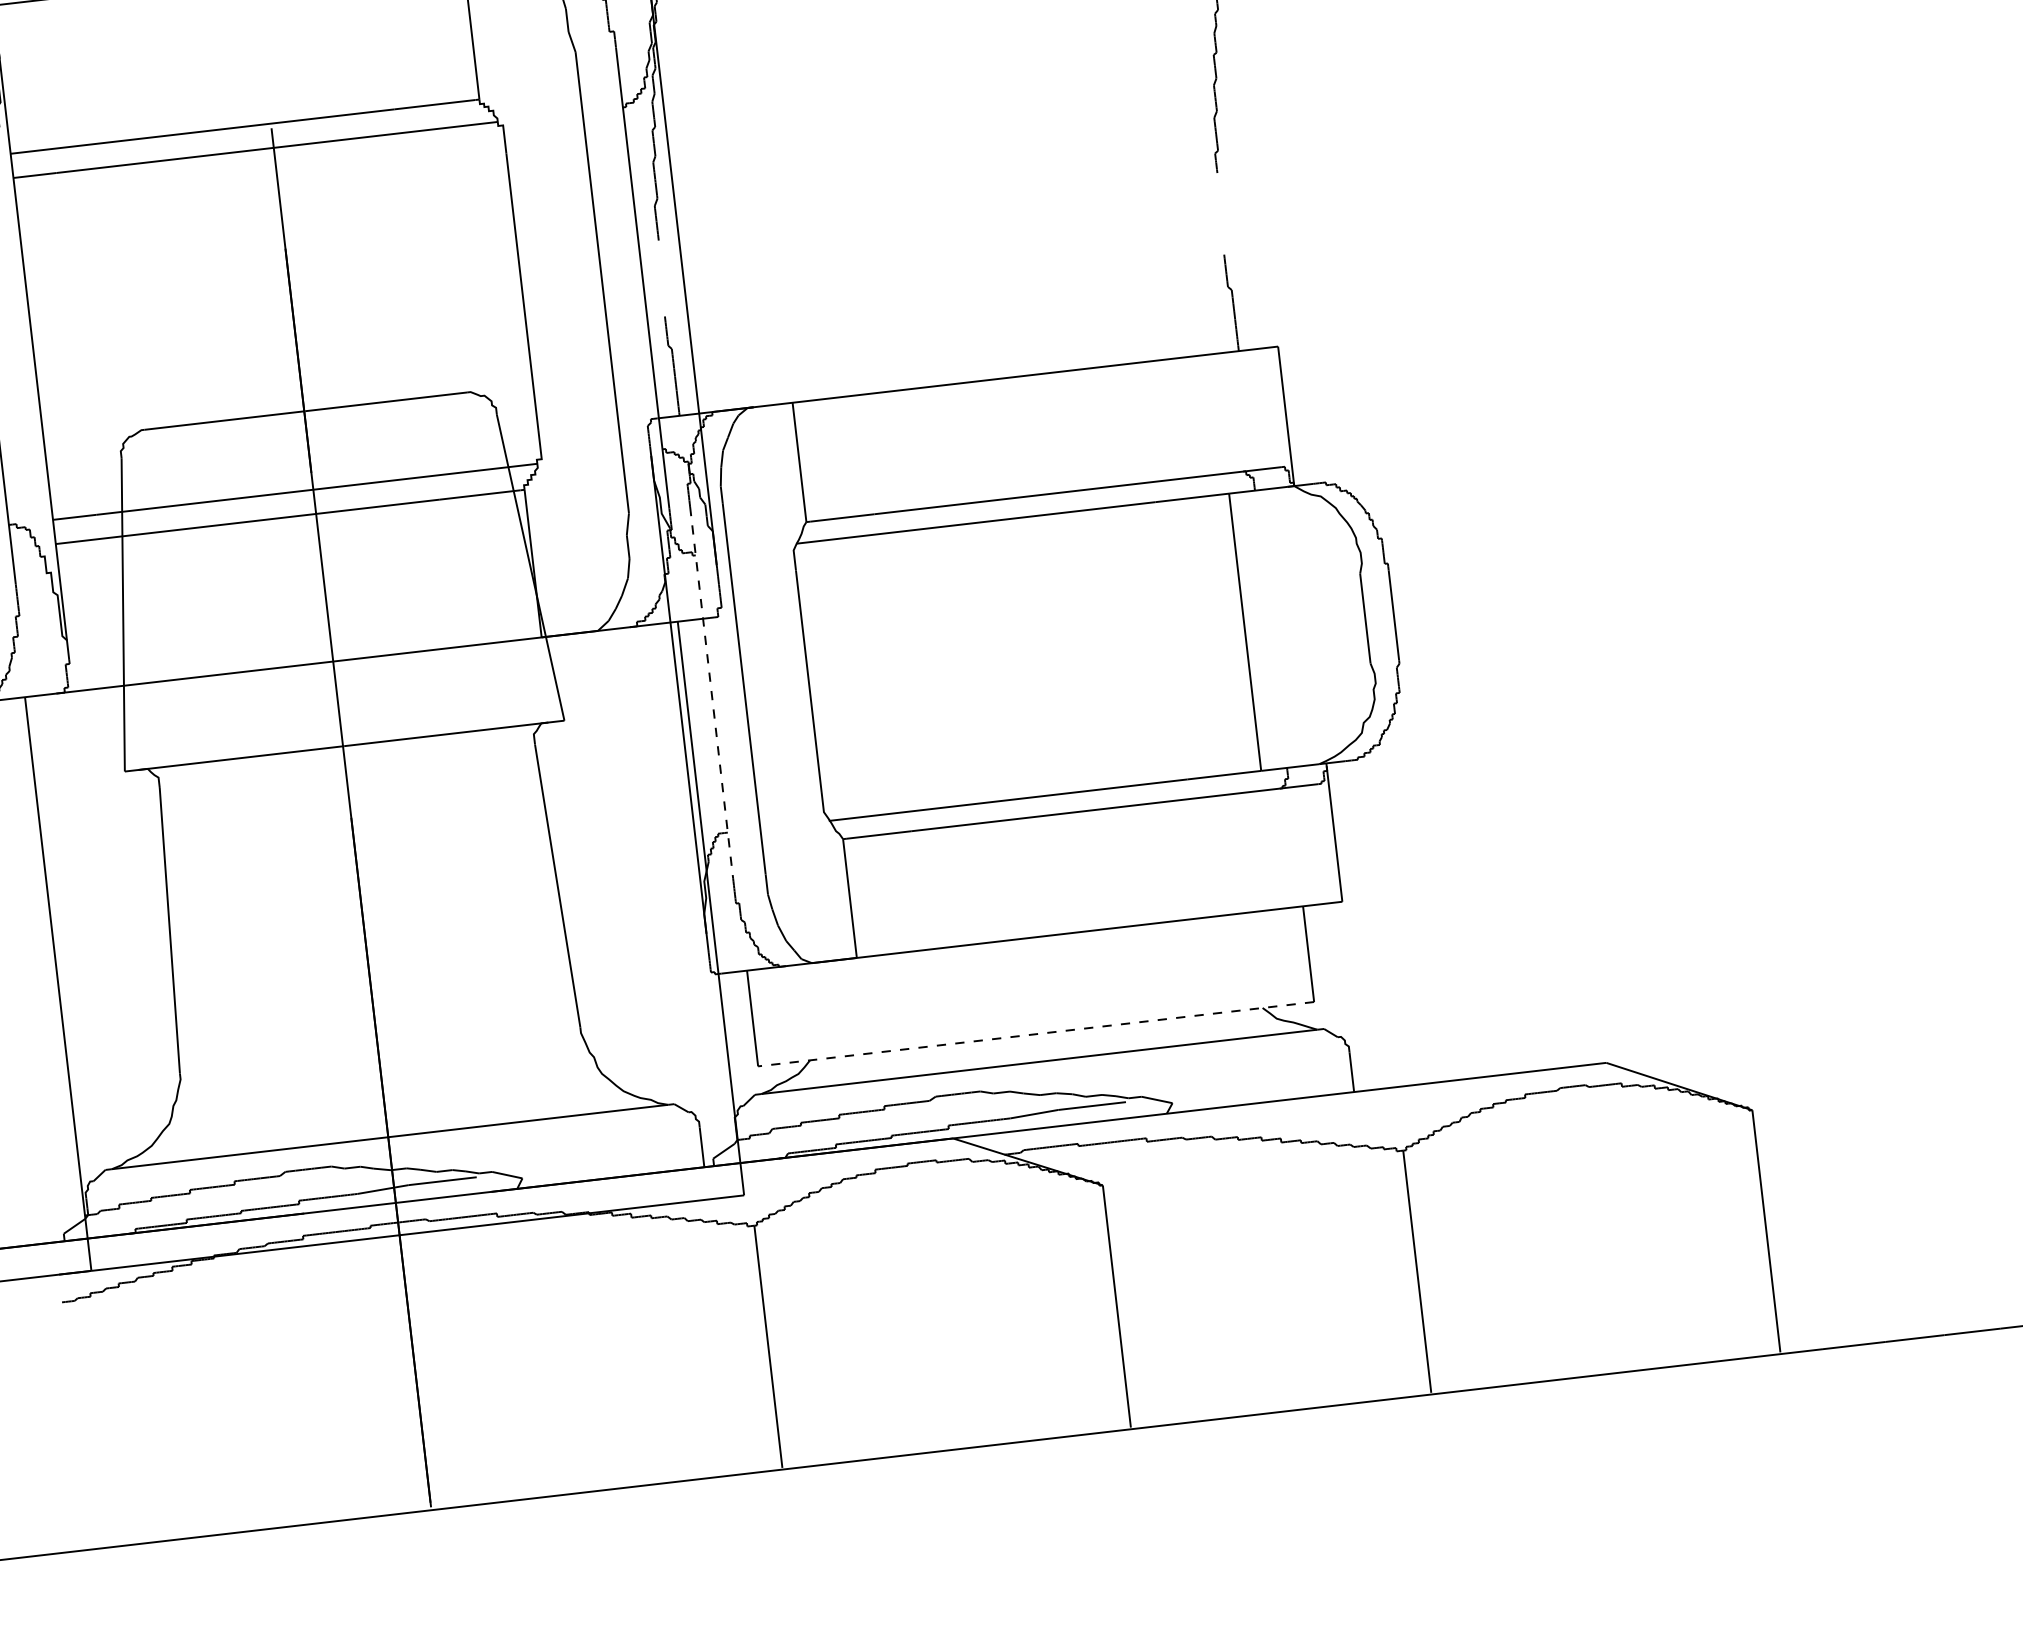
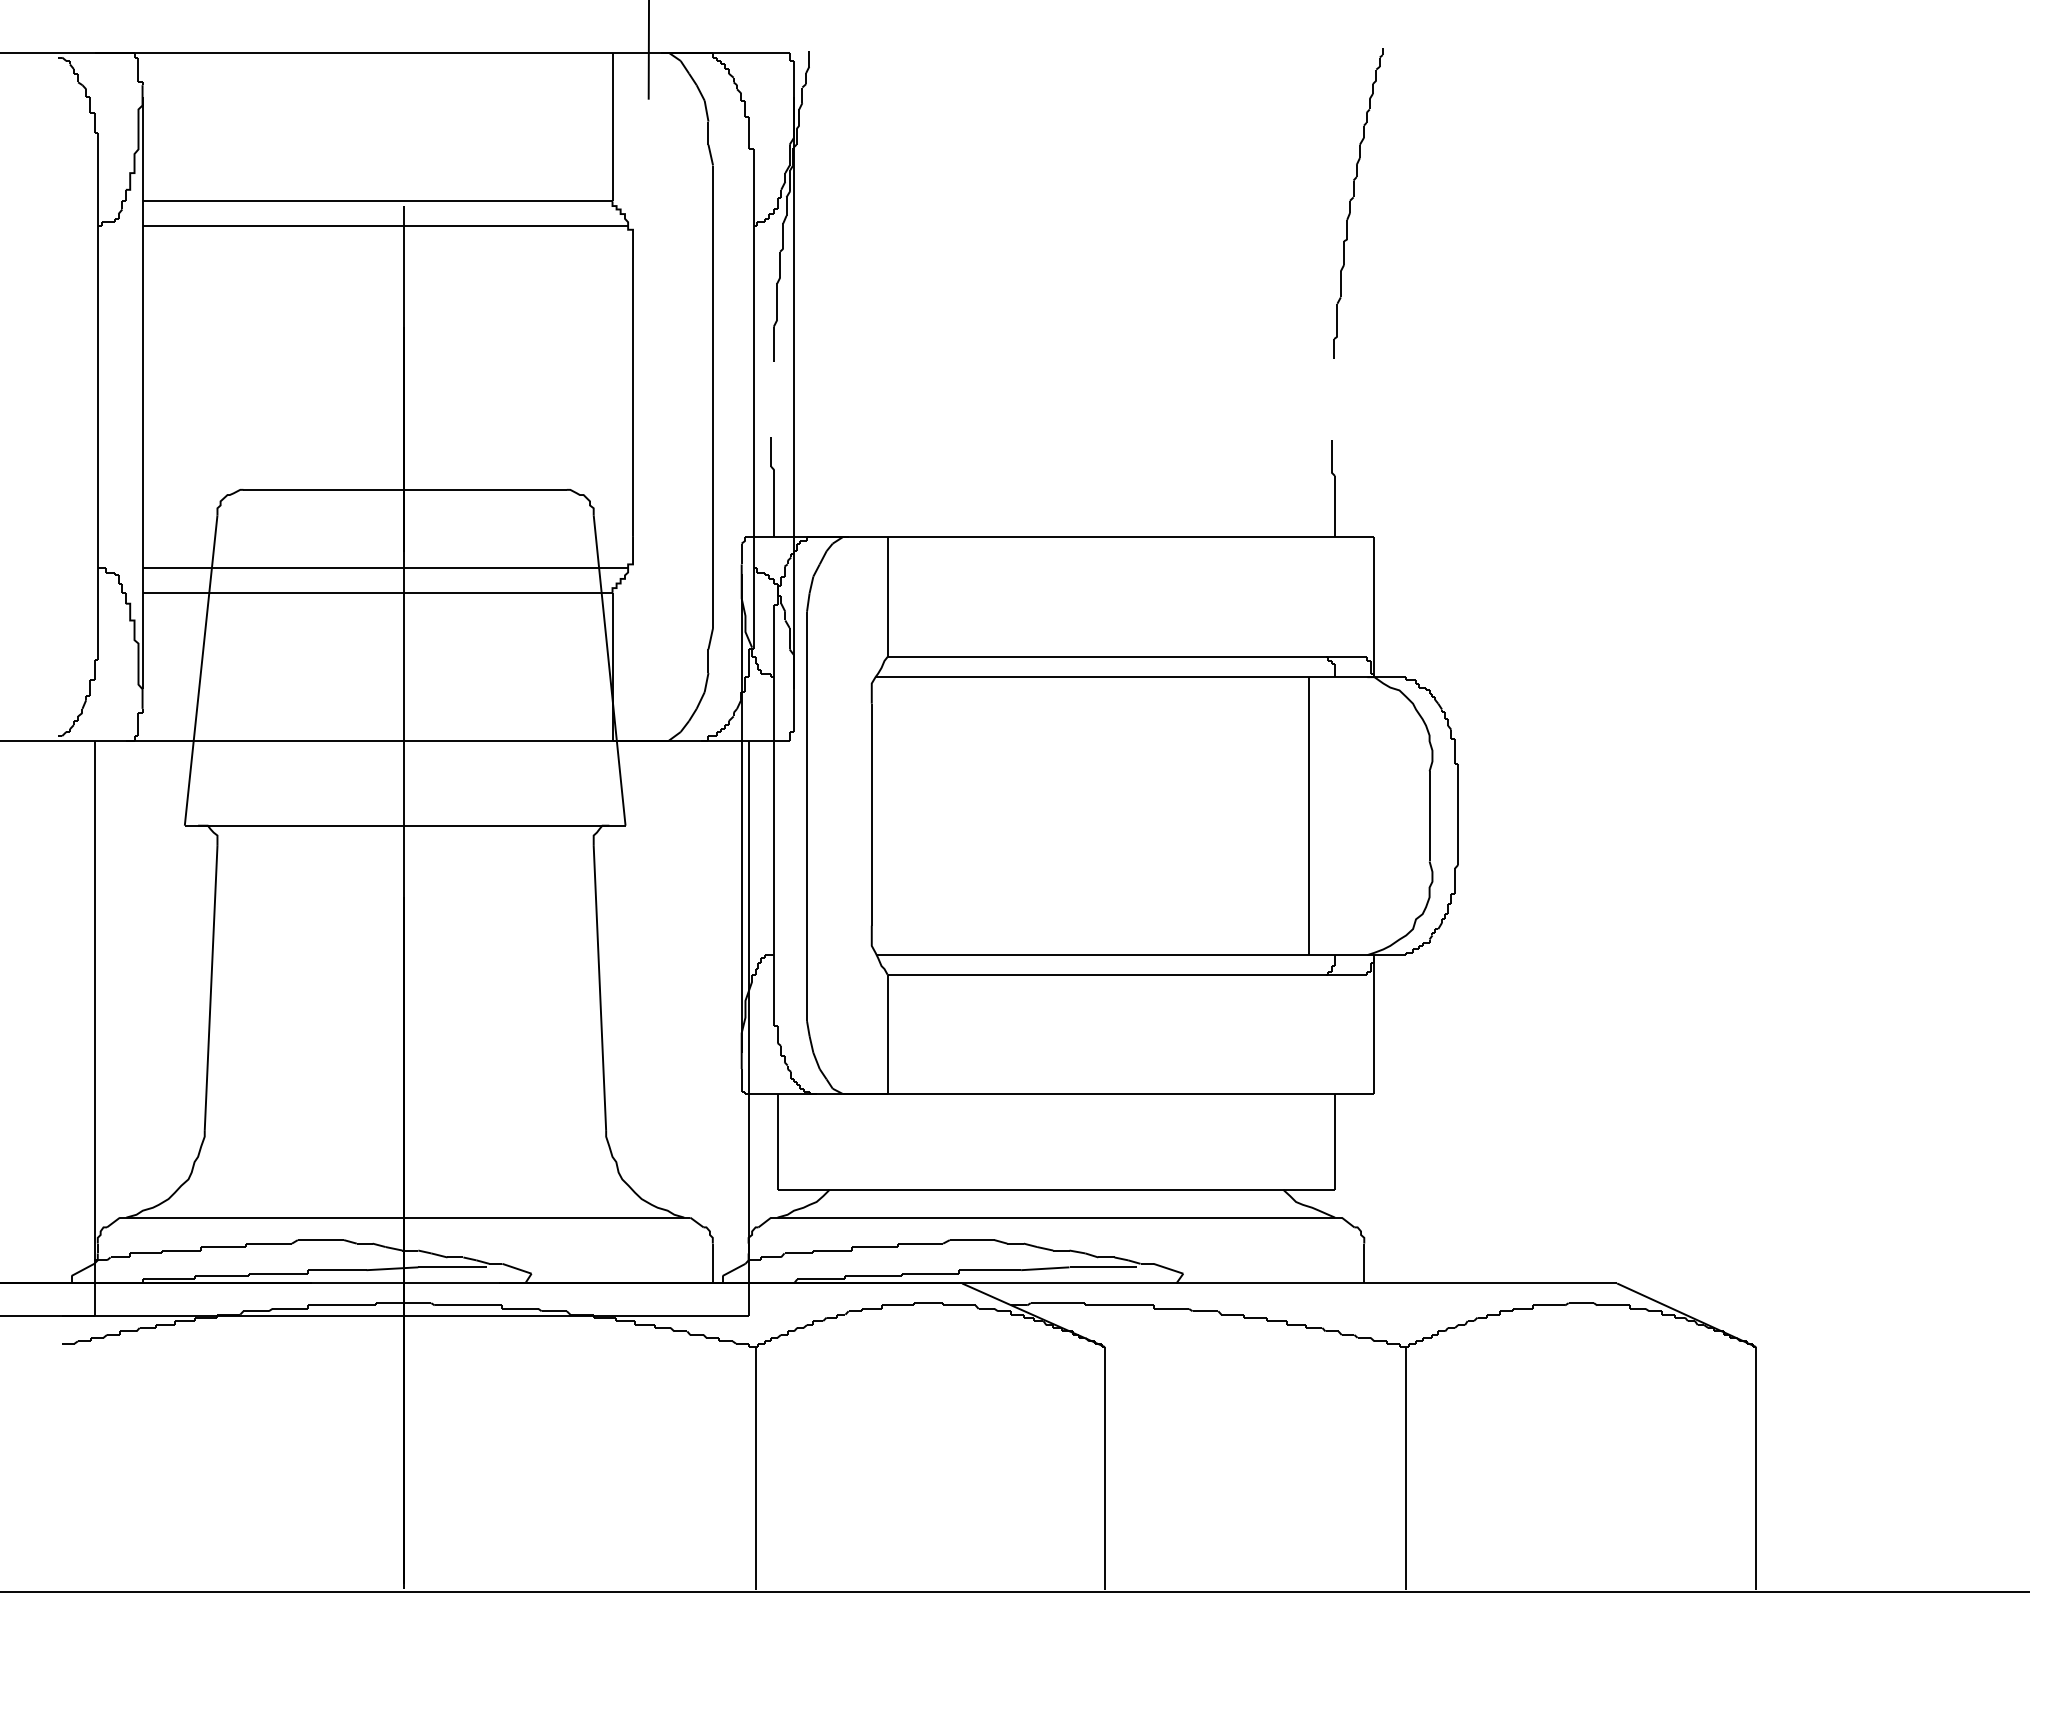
line: (711, 693) -> (774, 815), dashed -> solid
line: (1036, 1033) -> (1056, 1189), dashed -> solid

